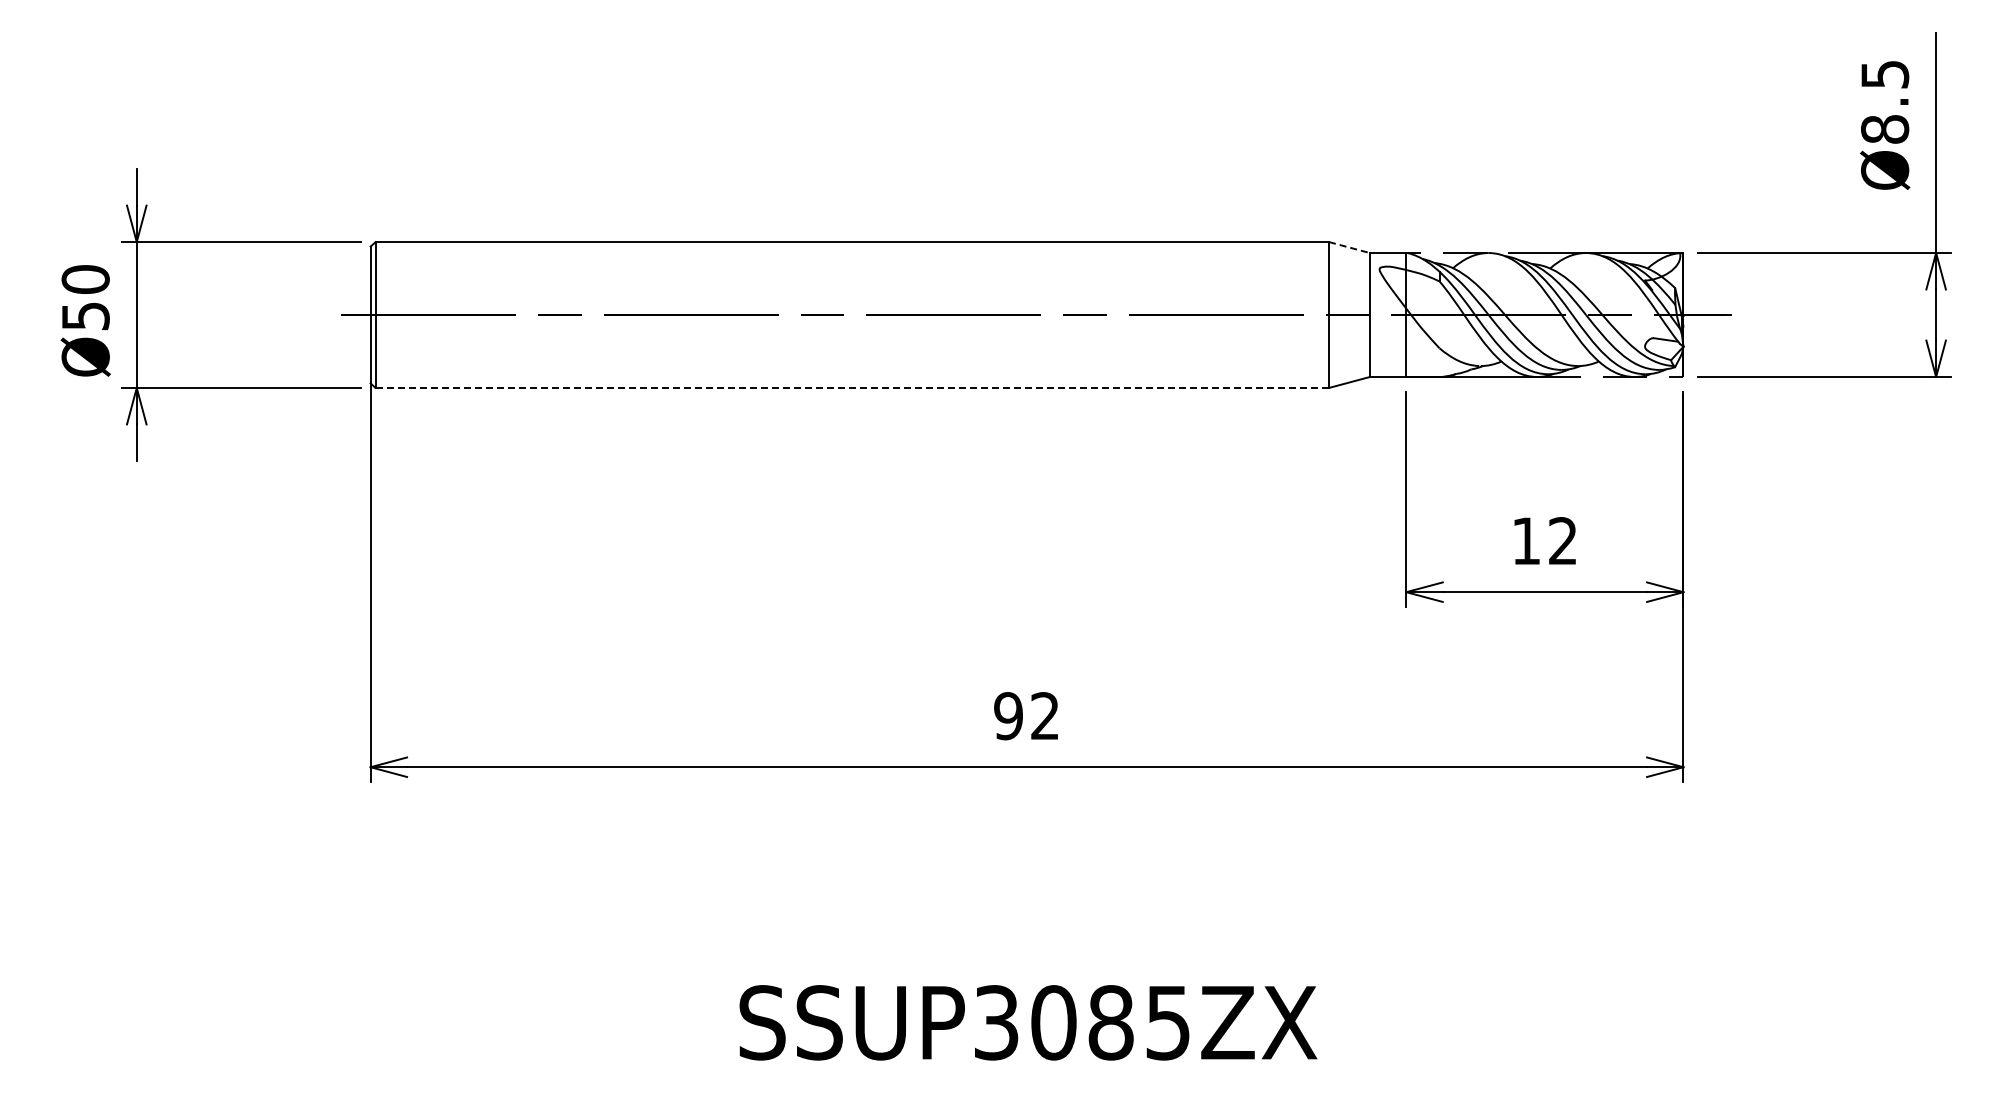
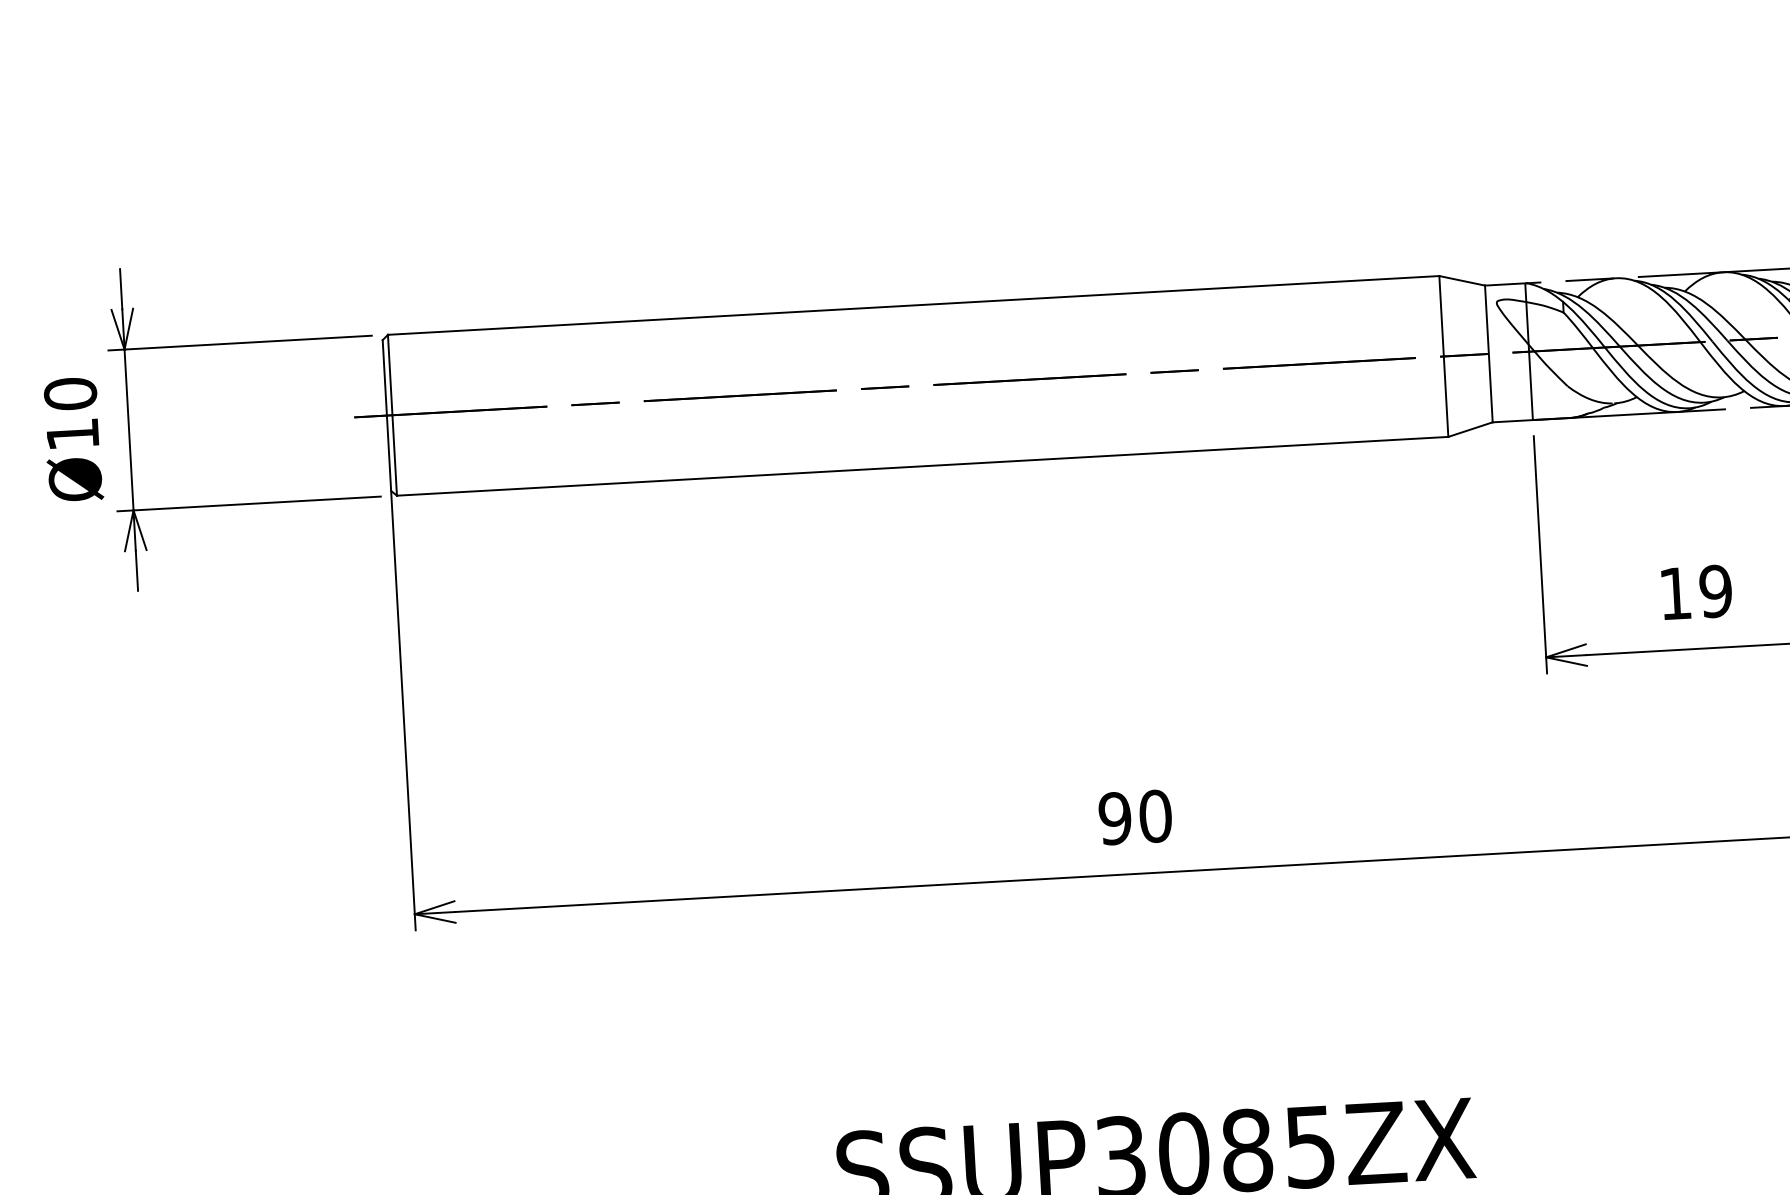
line: (1349, 247) -> (1462, 280), dashed -> solid
text: (85, 316) -> (72, 434), Ø50 -> Ø10
line: (852, 387) -> (922, 465), dashed -> solid
text: (1562, 541) -> (1715, 591), 12 -> 19
text: (1044, 716) -> (1154, 816), 92 -> 90

